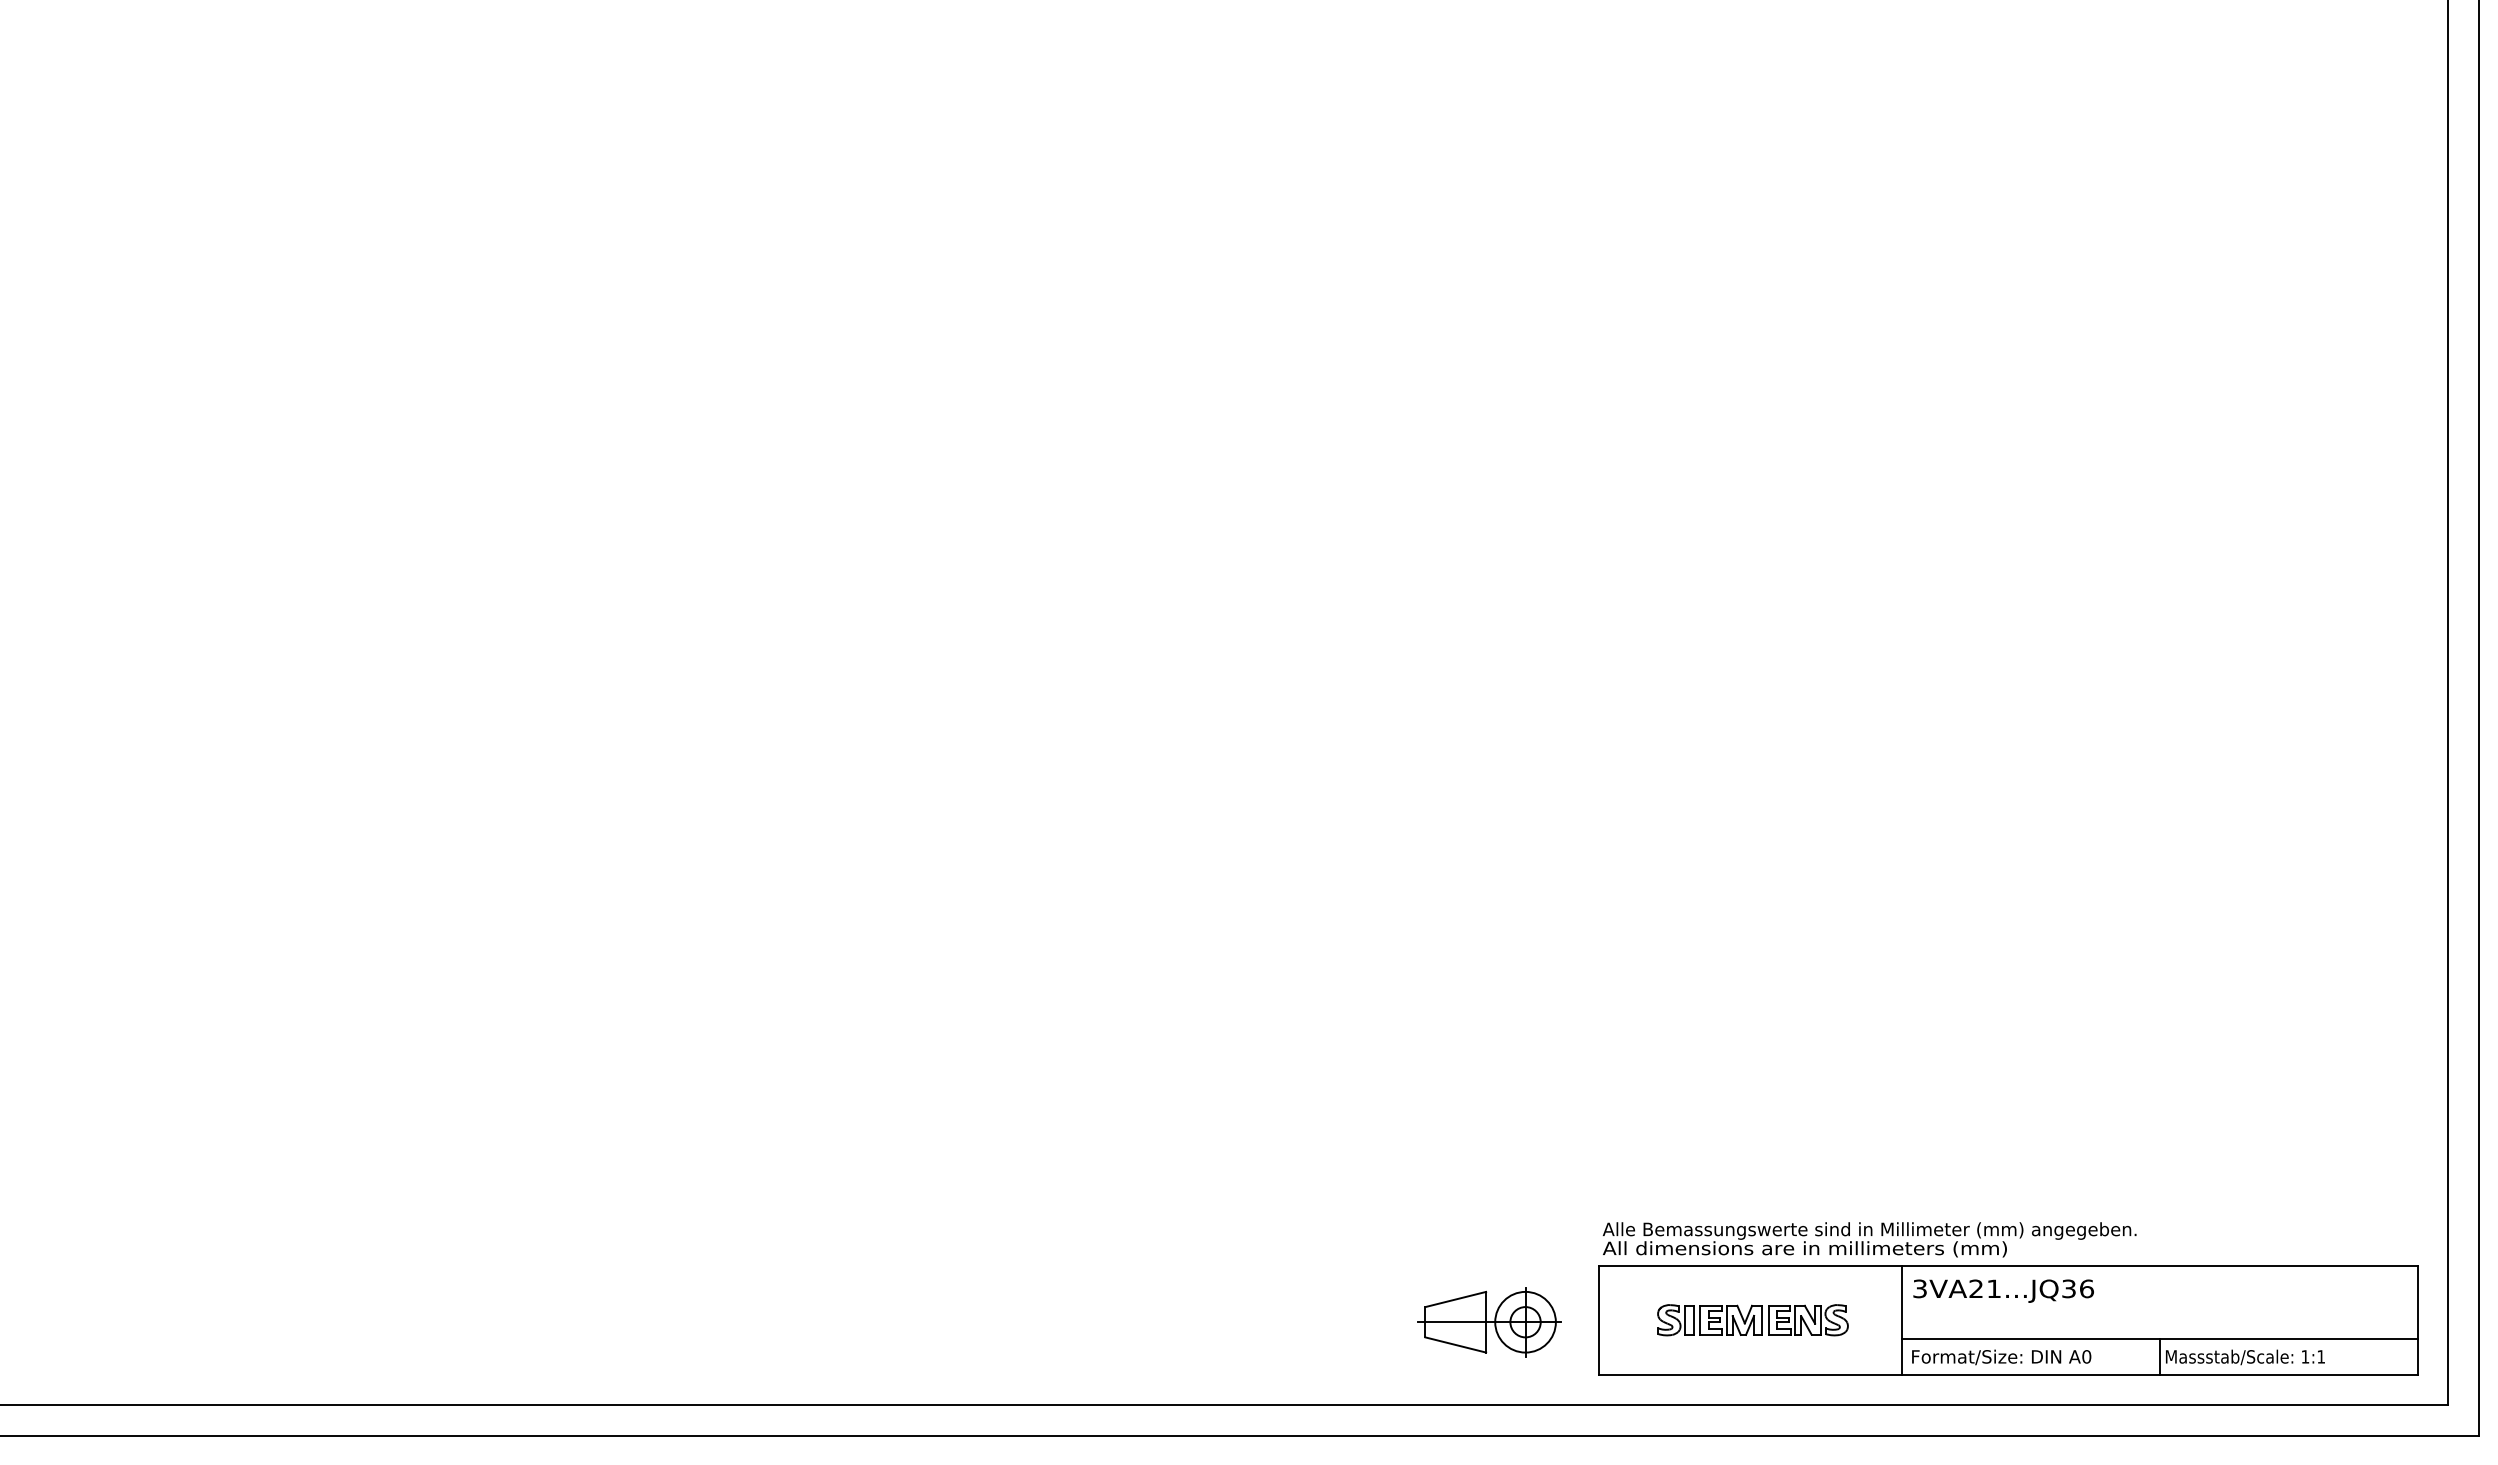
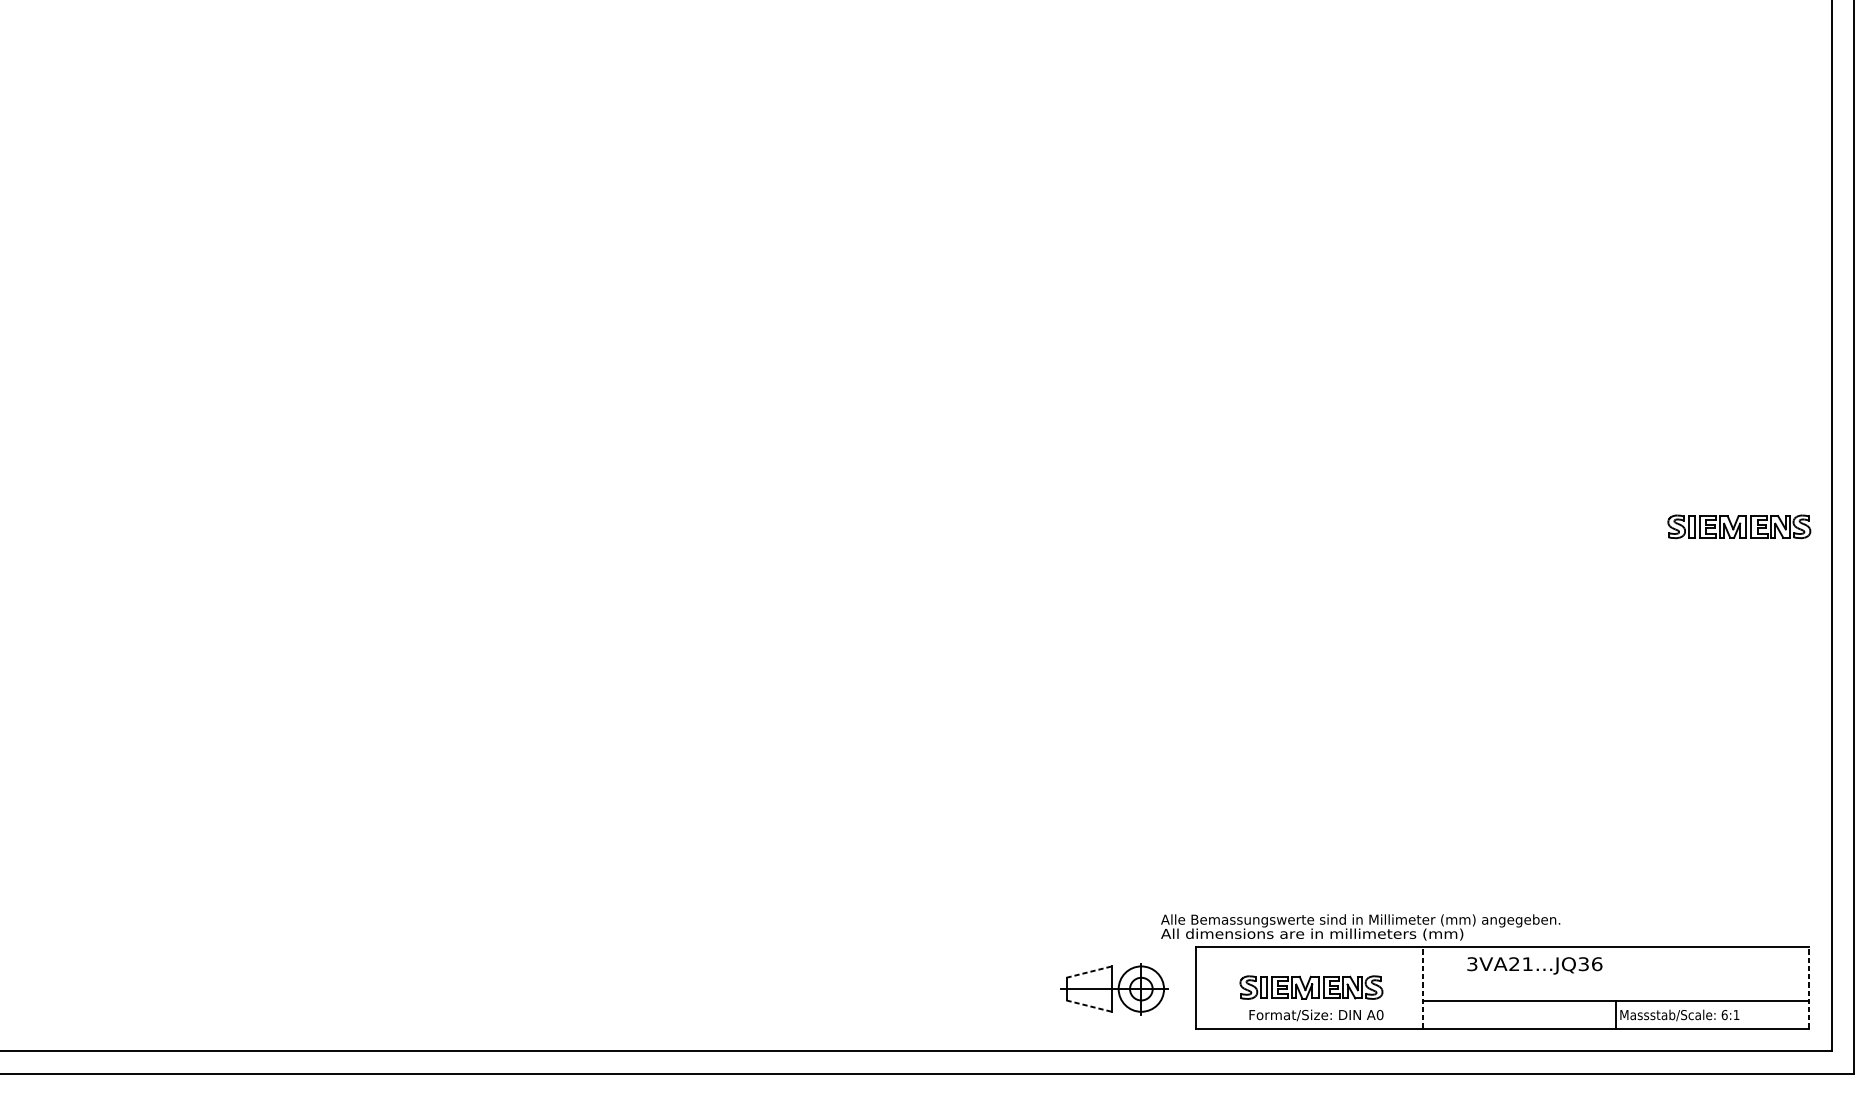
part: (2324, 704) -> (1738, 527), added
text: (1869, 1239) -> (1360, 927), moved
text: (2003, 1290) -> (1534, 965), moved
line: (1456, 1299) -> (1089, 972), solid -> dashed
line: (1902, 1320) -> (1423, 987), solid -> dashed
line: (2418, 1320) -> (1809, 987), solid -> dashed
line: (1456, 1345) -> (1089, 1006), solid -> dashed
text: (2305, 1356) -> (1724, 1014), 1:1 -> 6:1
text: (2001, 1357) -> (1316, 1015), moved

